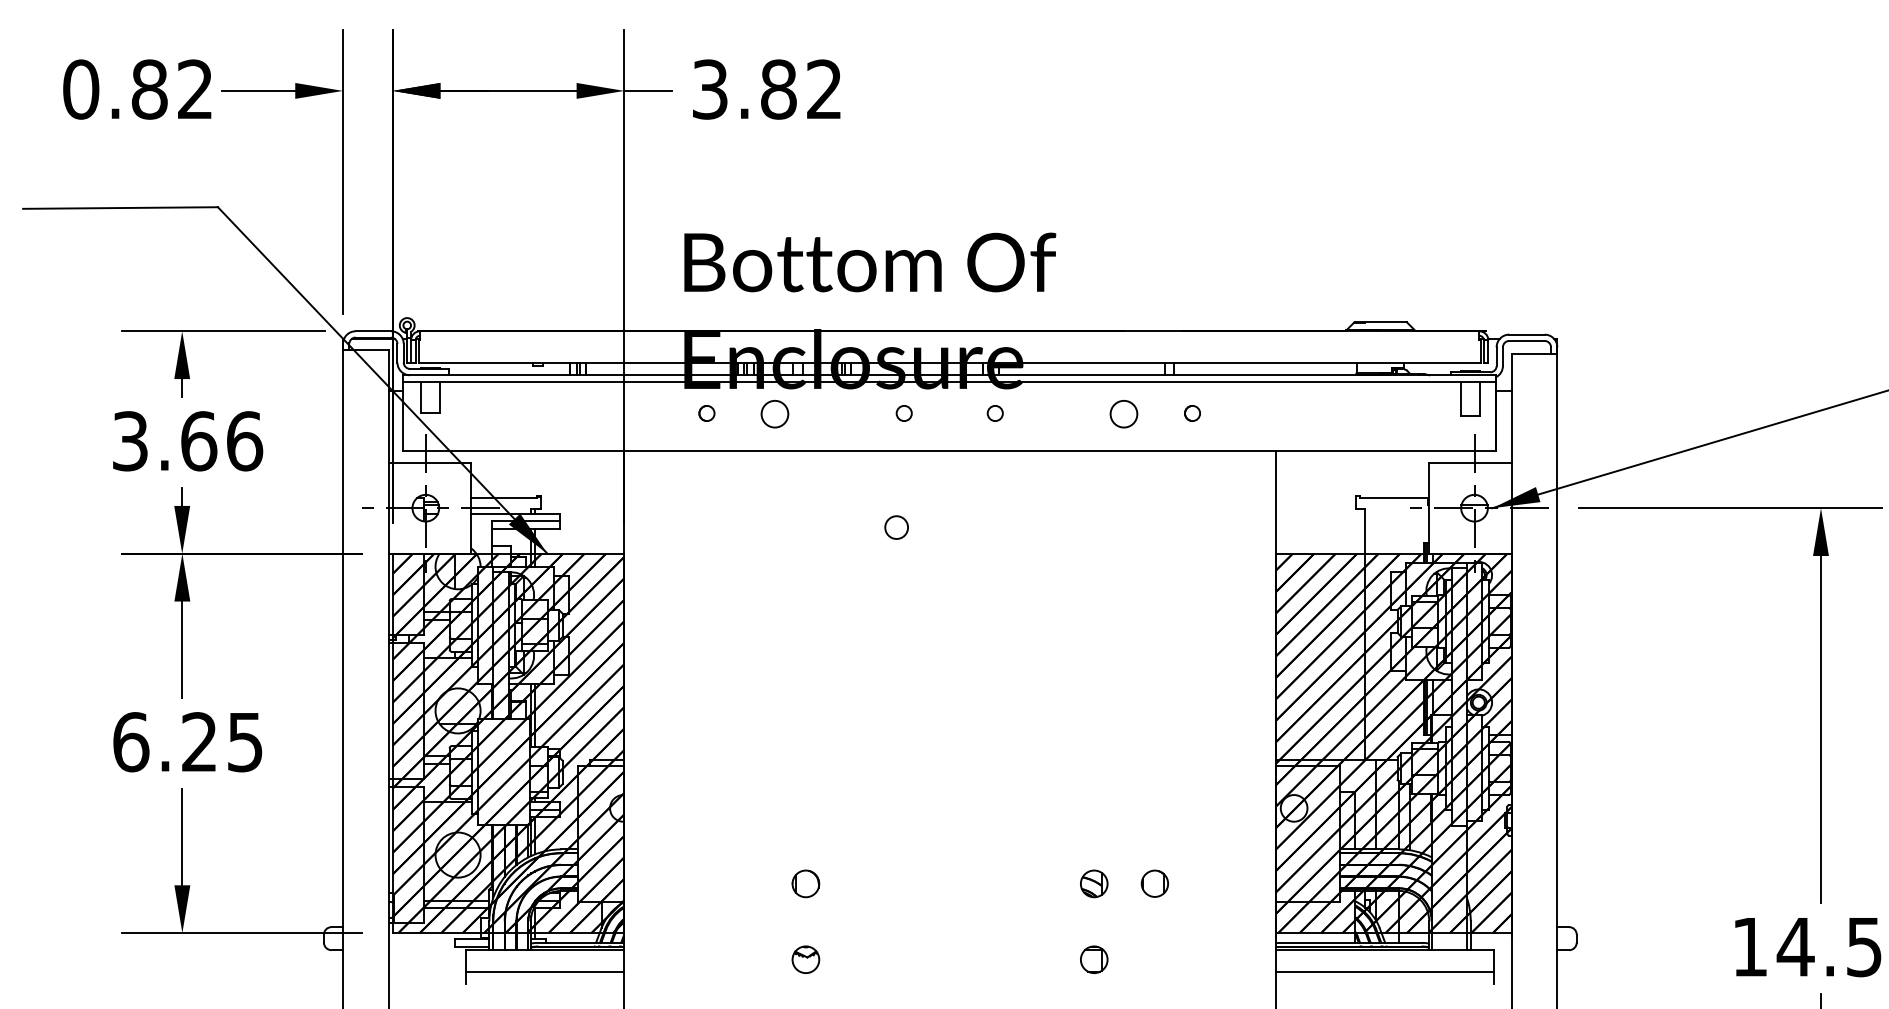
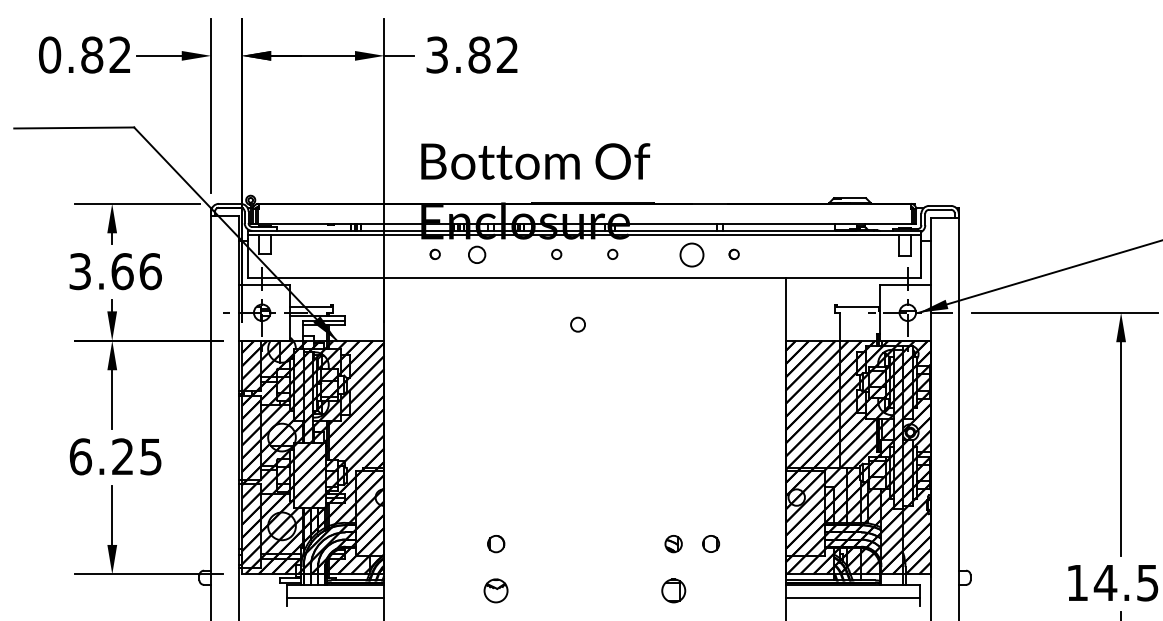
circle: (1123, 413) -> (691, 254), size x1.4
circle: (895, 527) -> (577, 324), moved
part: (806, 959) -> (496, 590), size x1.4
part: (1093, 959) -> (673, 590), size x1.4

